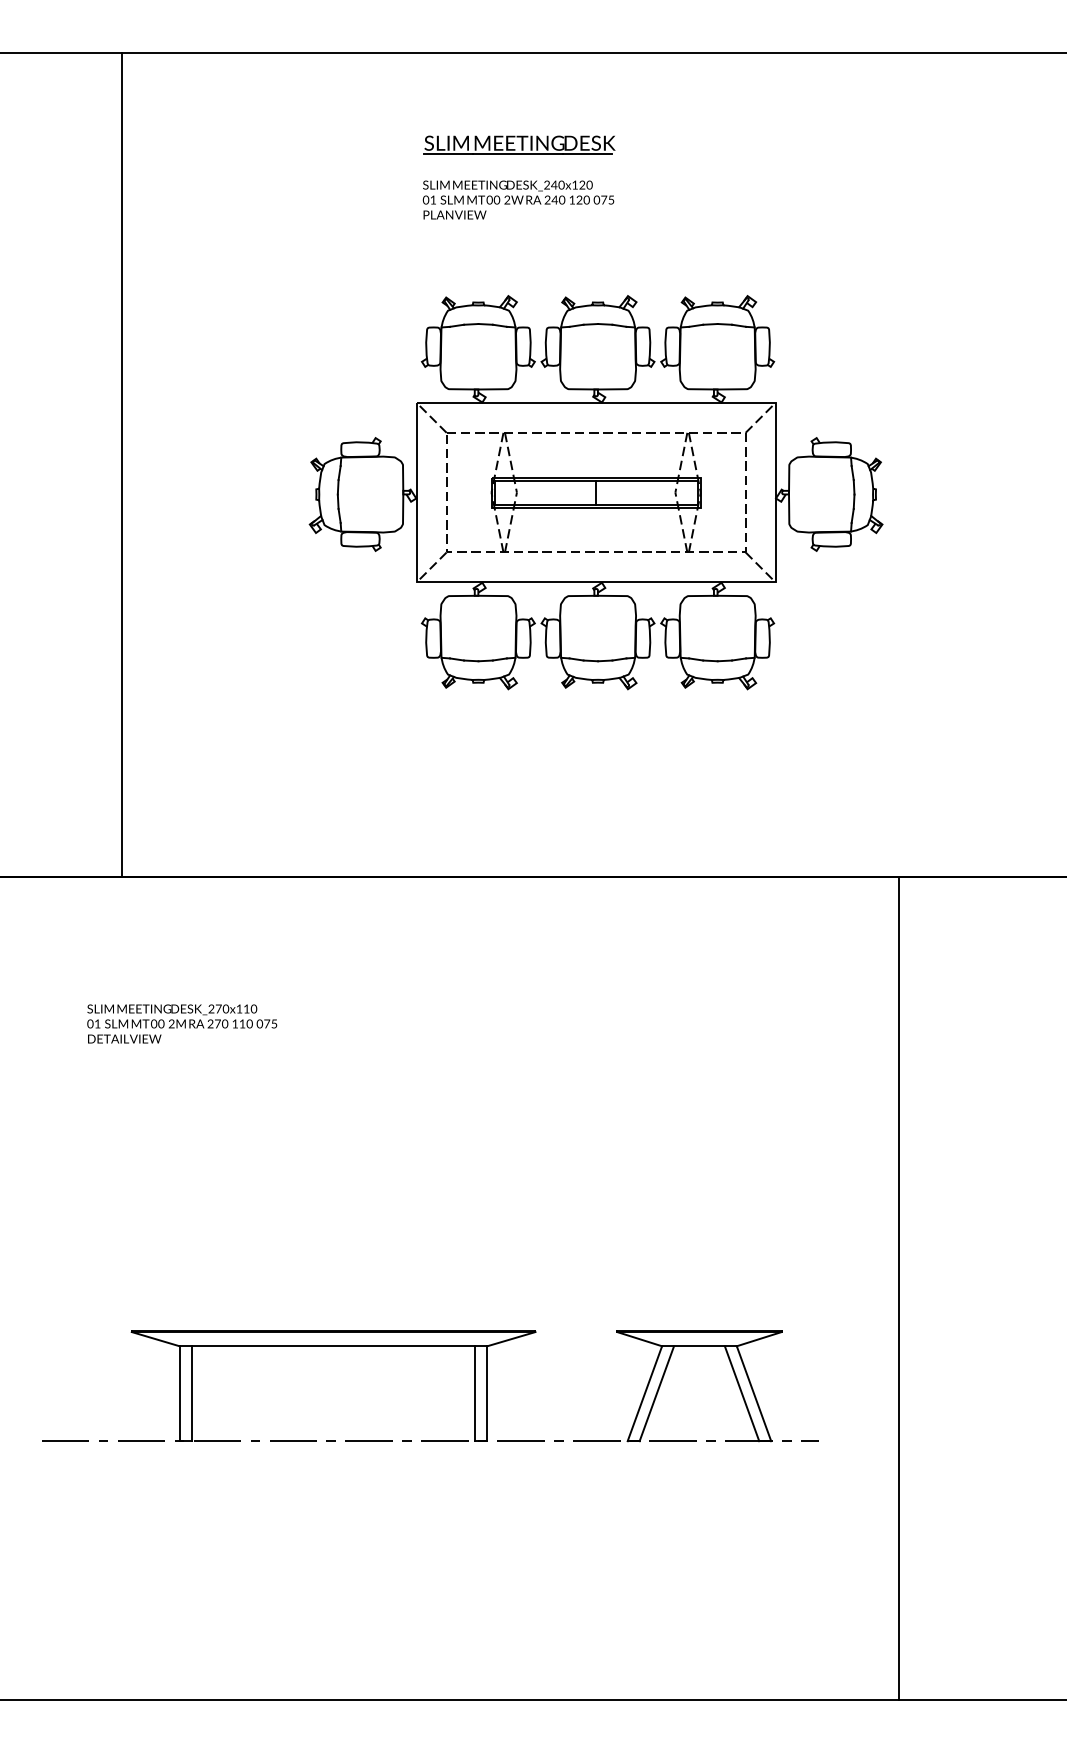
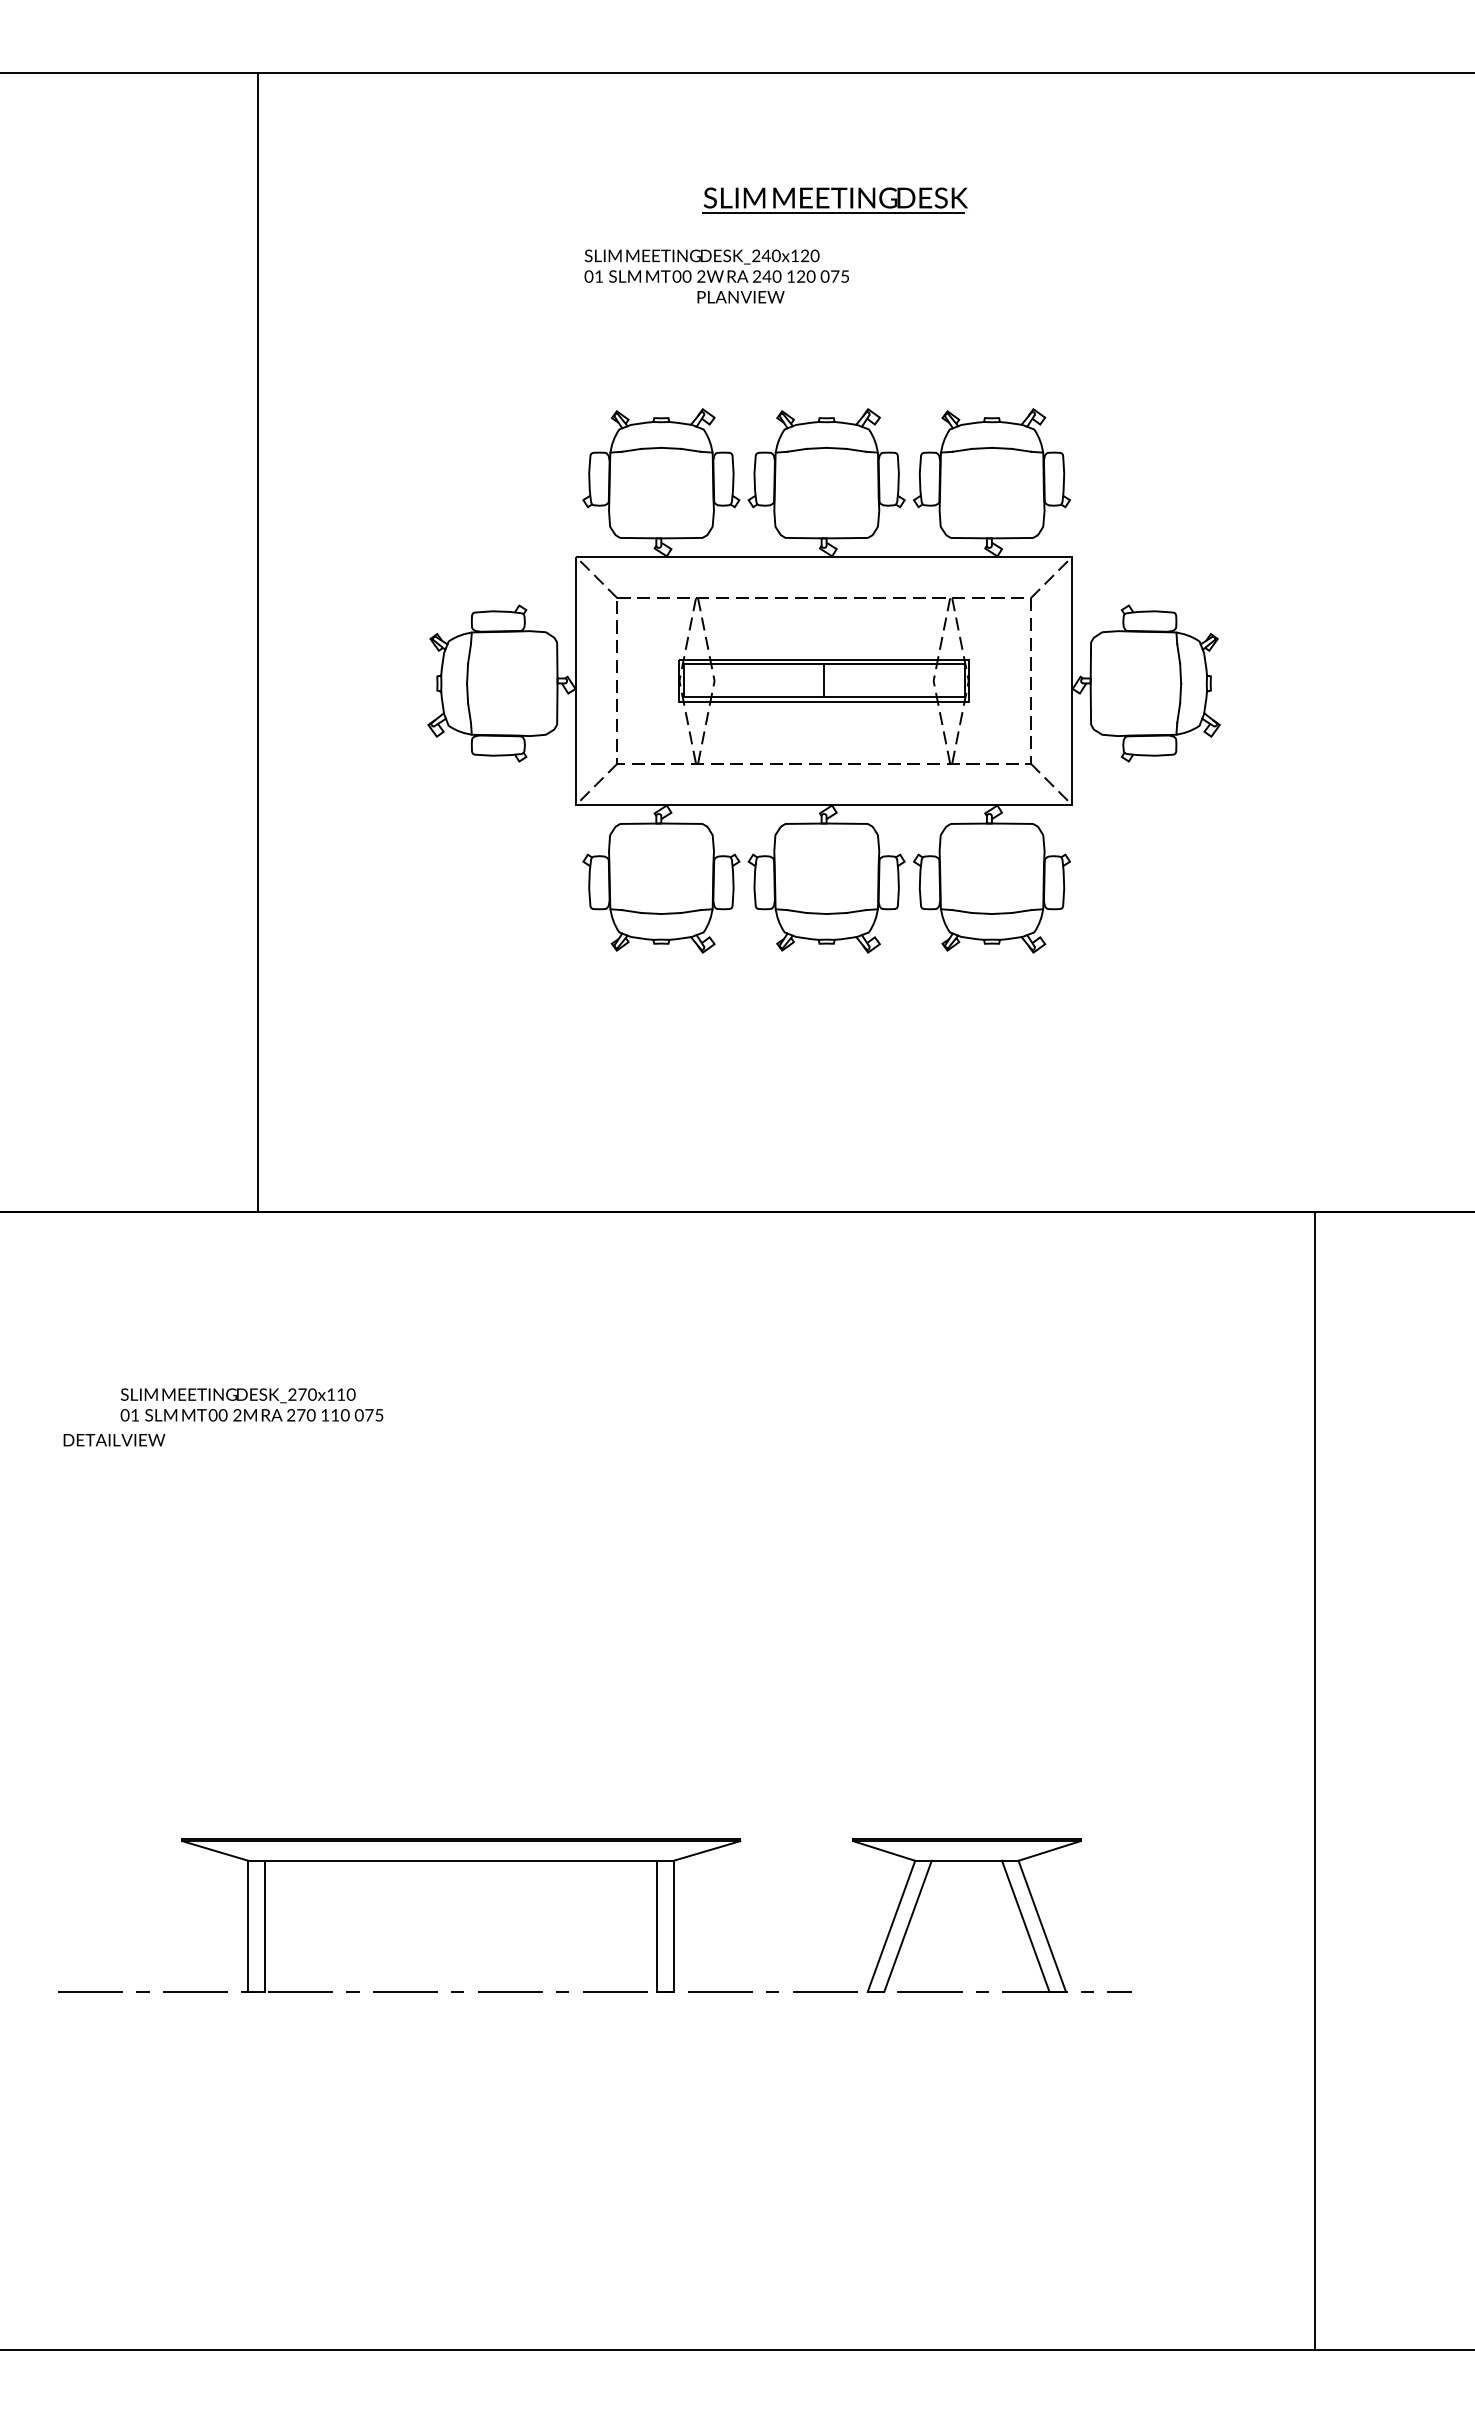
part: (519, 145) -> (834, 200), moved
text: (454, 215) -> (740, 297), moved
line: (121, 464) -> (257, 641), moved
text: (124, 1039) -> (114, 1440), moved
line: (898, 1288) -> (1314, 1780), moved

